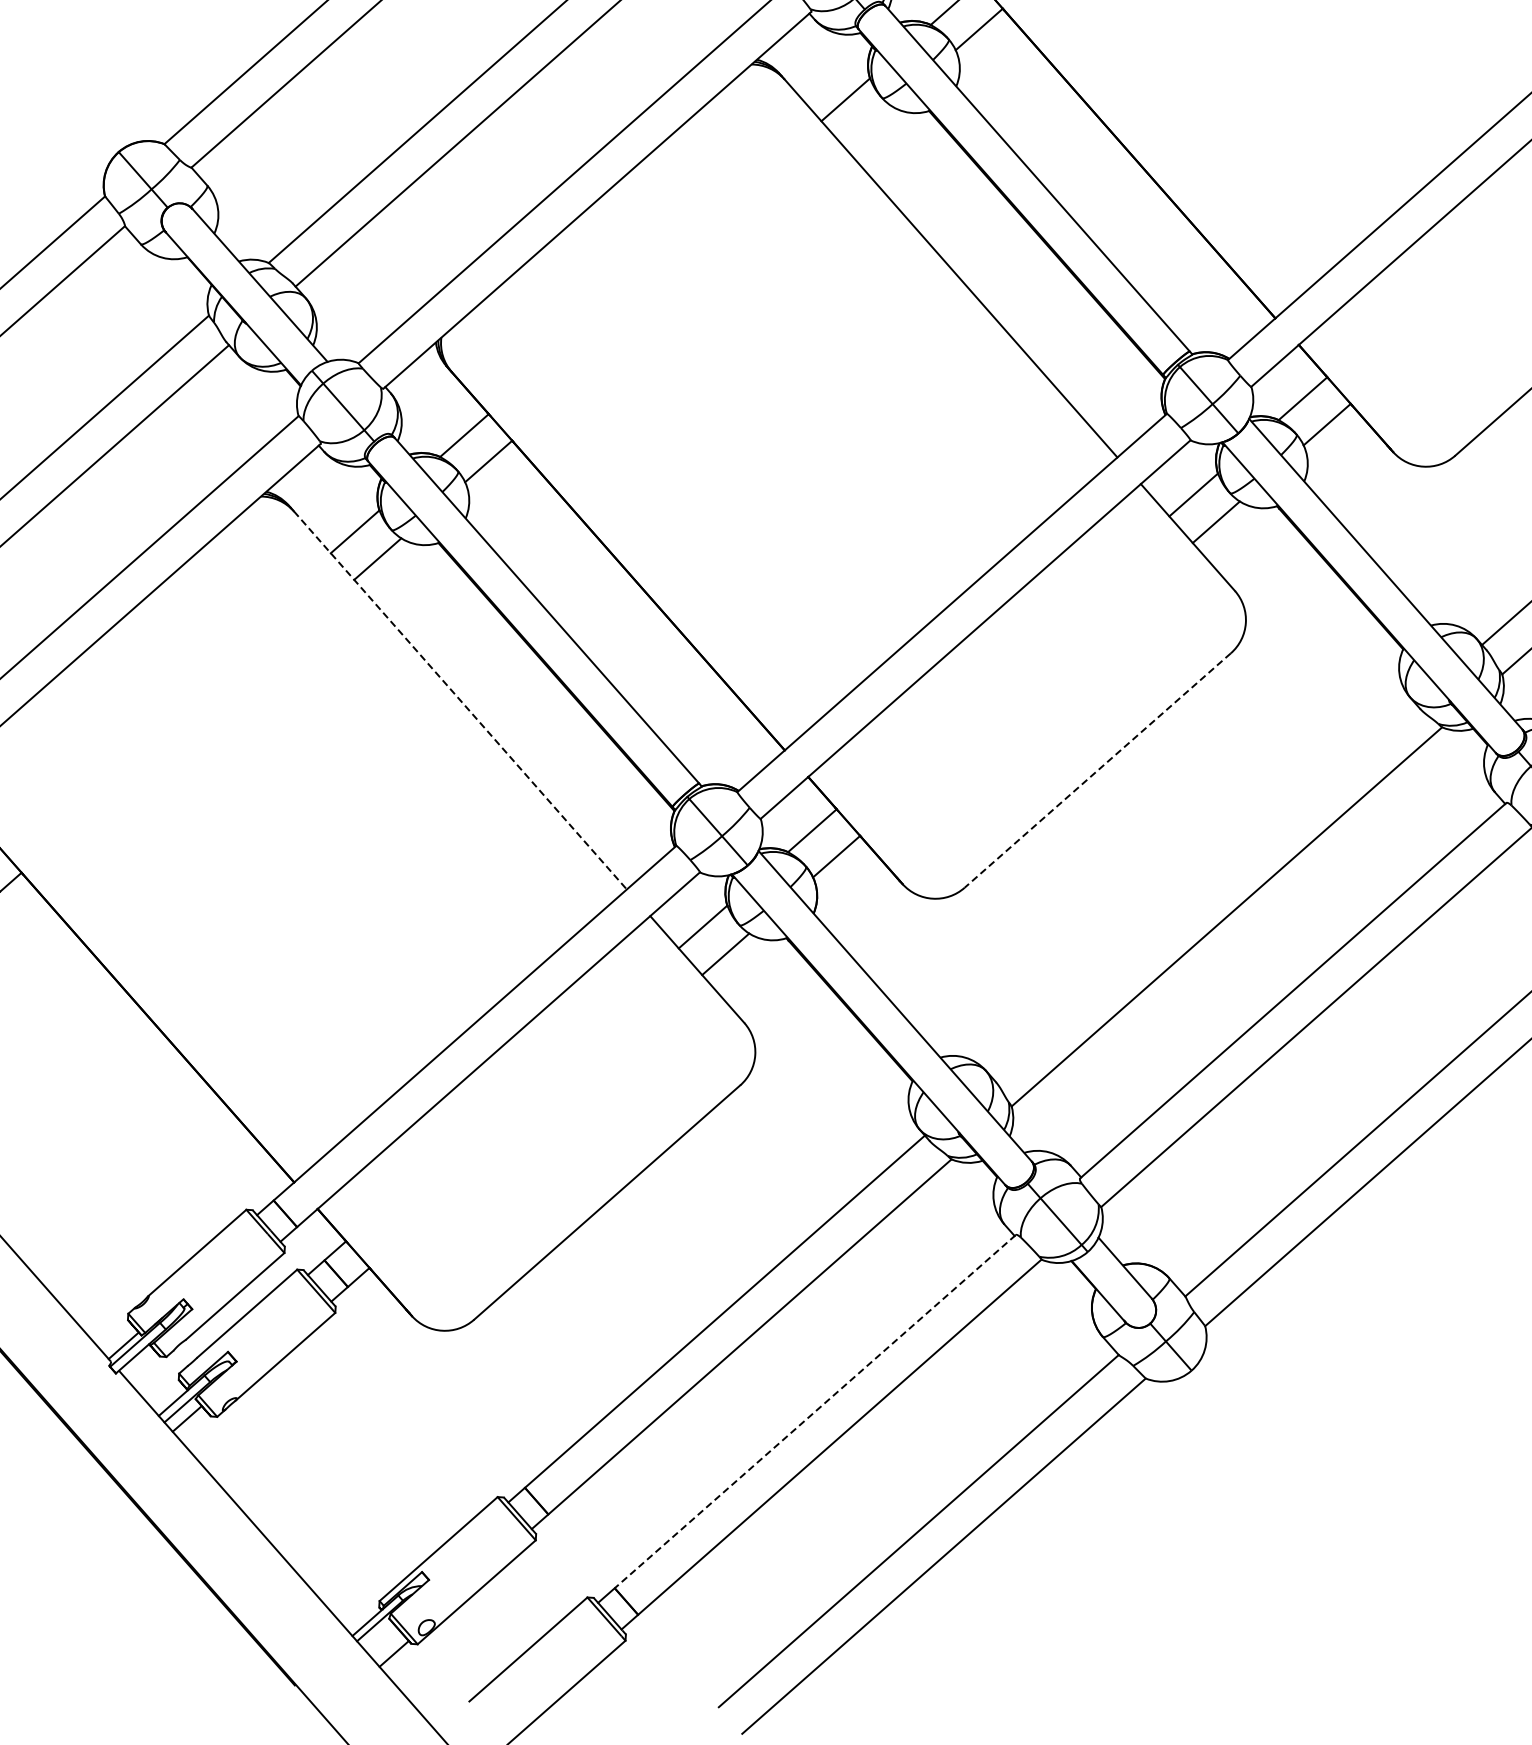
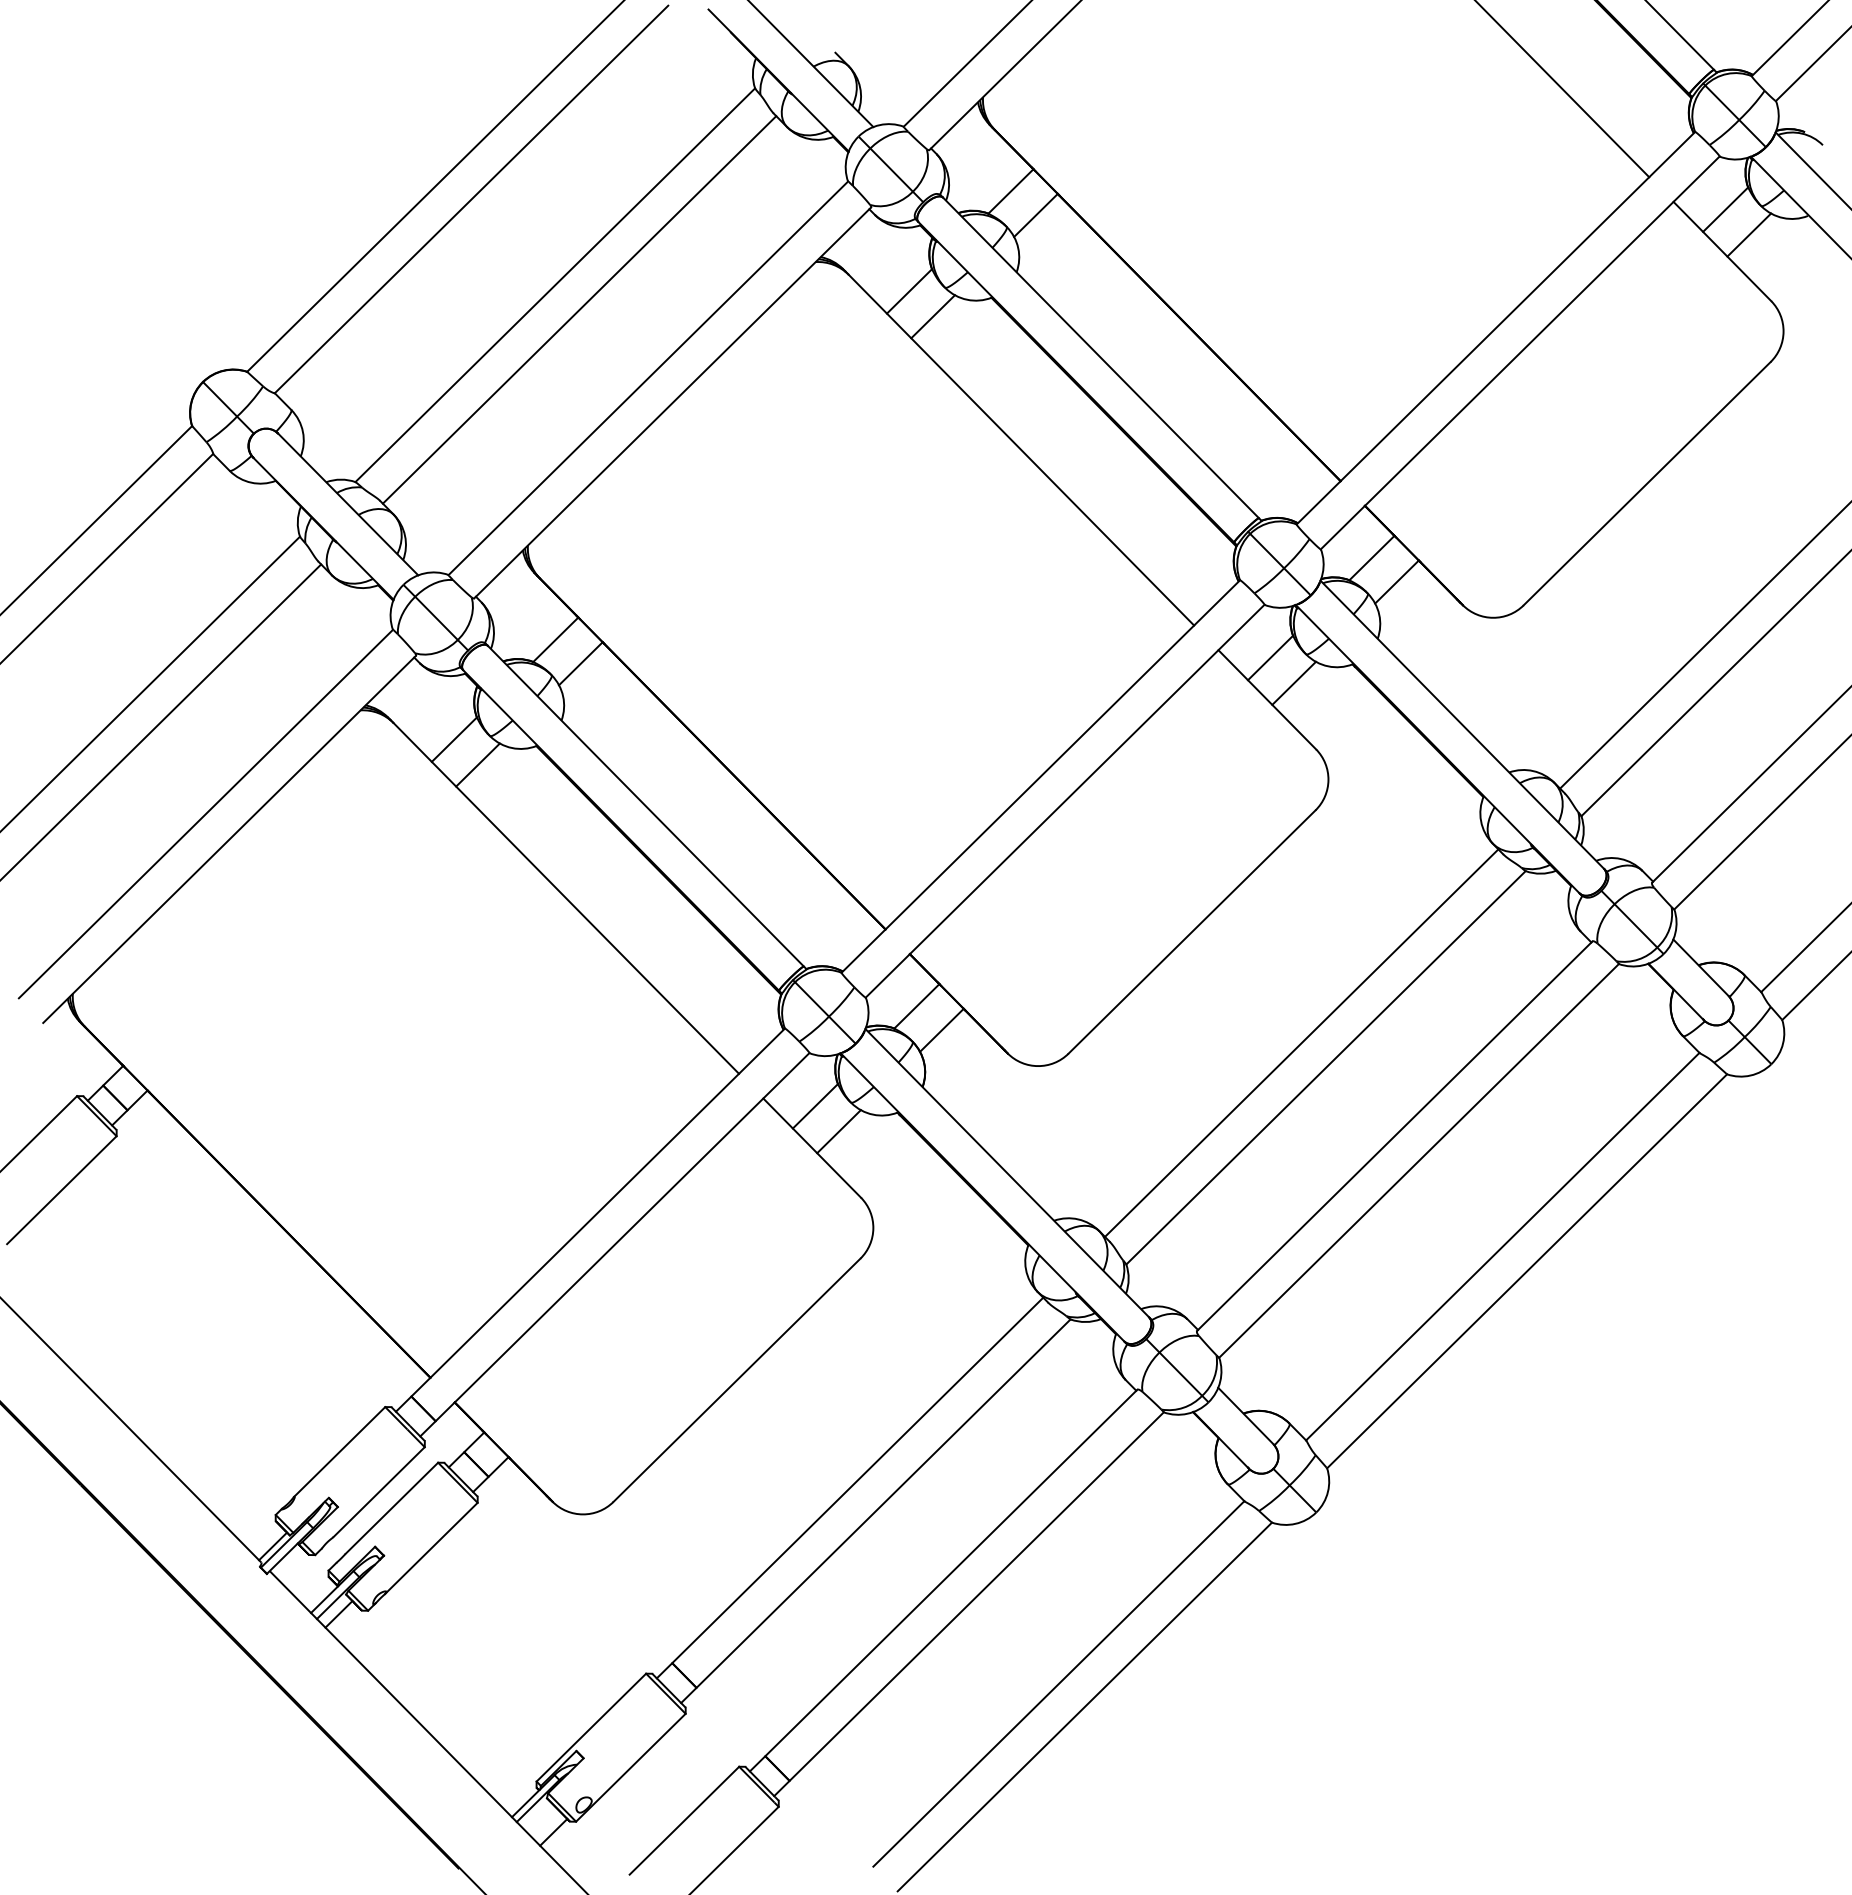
line: (867, 126) -> (932, 316), added
line: (460, 700) -> (566, 898), dashed -> solid
line: (1097, 770) -> (1191, 932), dashed -> solid
line: (1203, 889) -> (1301, 1042), added
line: (814, 1412) -> (950, 1573), dashed -> solid

